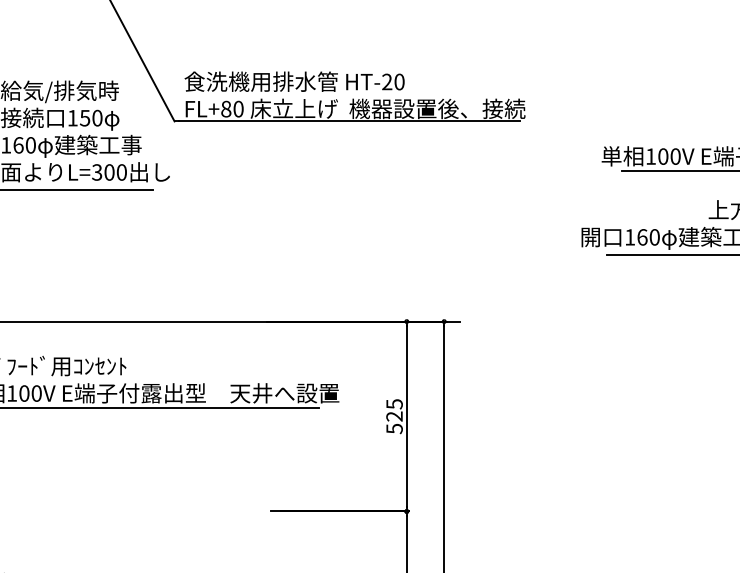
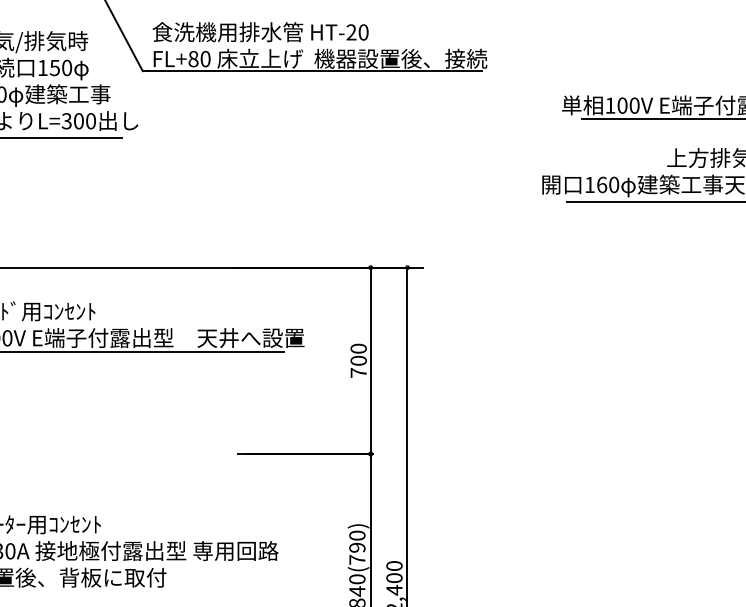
text: (394, 416) -> (358, 360), 525 -> 700

